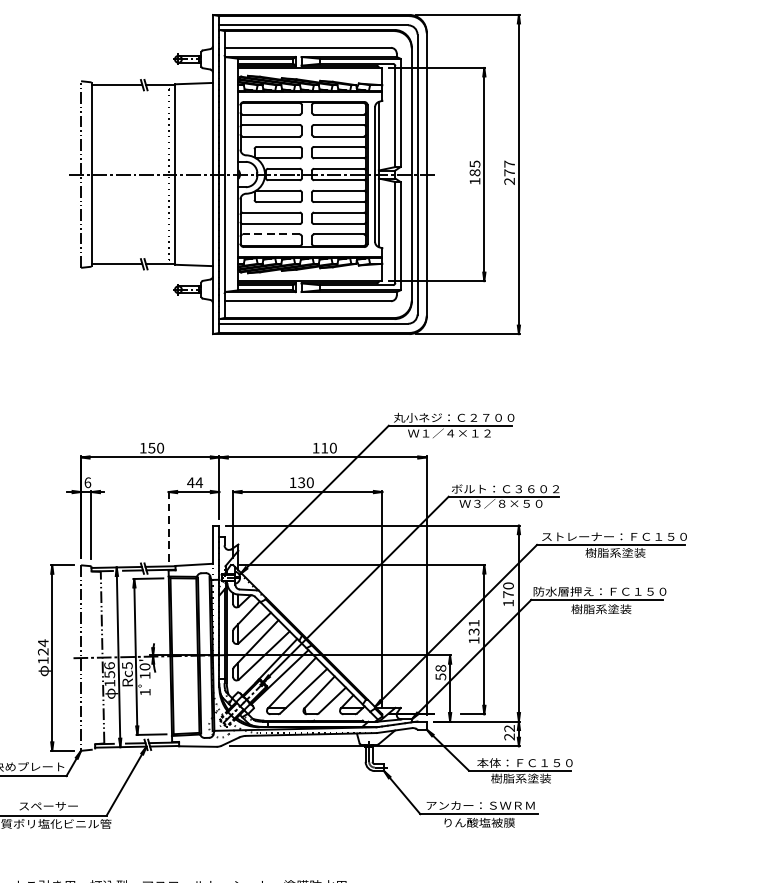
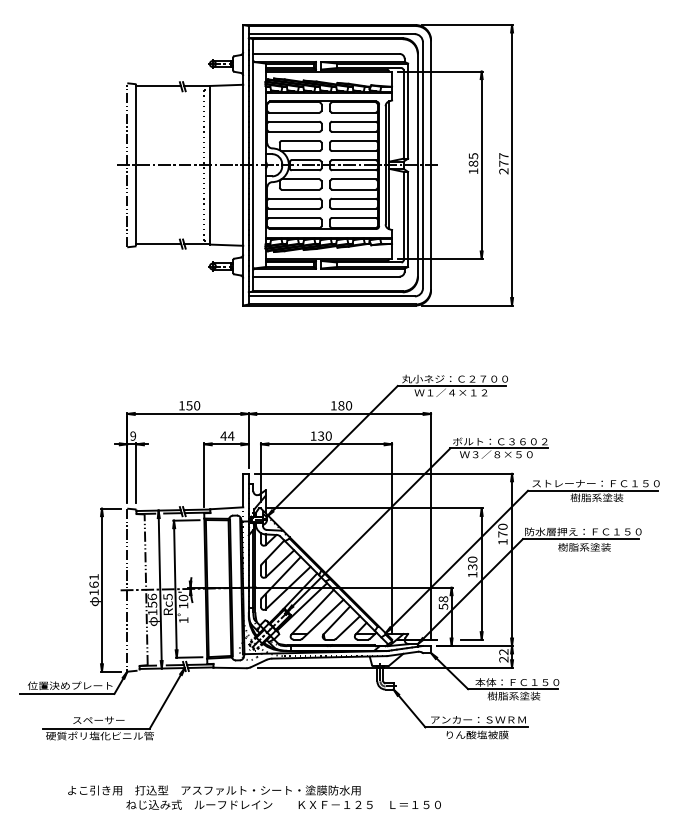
line: (270, 233) -> (293, 217), dashed -> solid
text: (324, 447) -> (341, 405), 110 -> 180
text: (88, 482) -> (133, 435), 6 -> 9
line: (168, 527) -> (204, 475), dashed -> solid
text: (473, 623) -> (472, 559), 131 -> 130
text: (42, 647) -> (93, 580), 124 -> 161

